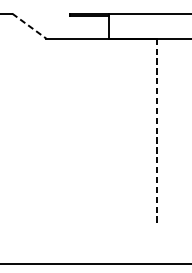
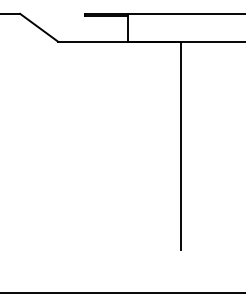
line: (29, 25) -> (39, 27), dashed -> solid
line: (157, 132) -> (181, 146), dashed -> solid

